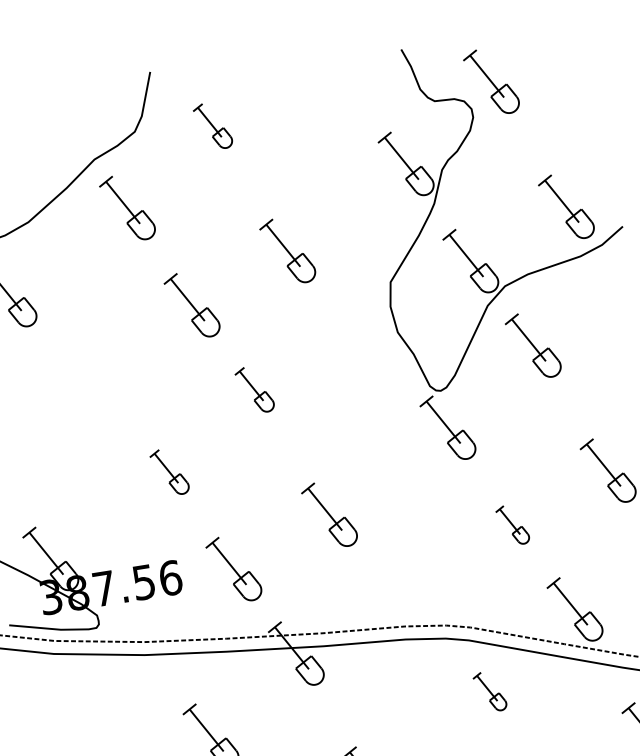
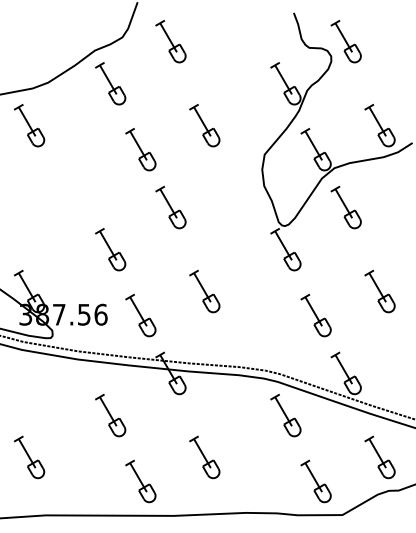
part: (212, 126) -> (170, 41), size x1.43
part: (254, 390) -> (170, 207), size x1.43
part: (169, 471) -> (110, 249), size x1.43
part: (511, 525) -> (315, 315), size x1.67
part: (489, 691) -> (285, 415), size x1.67

